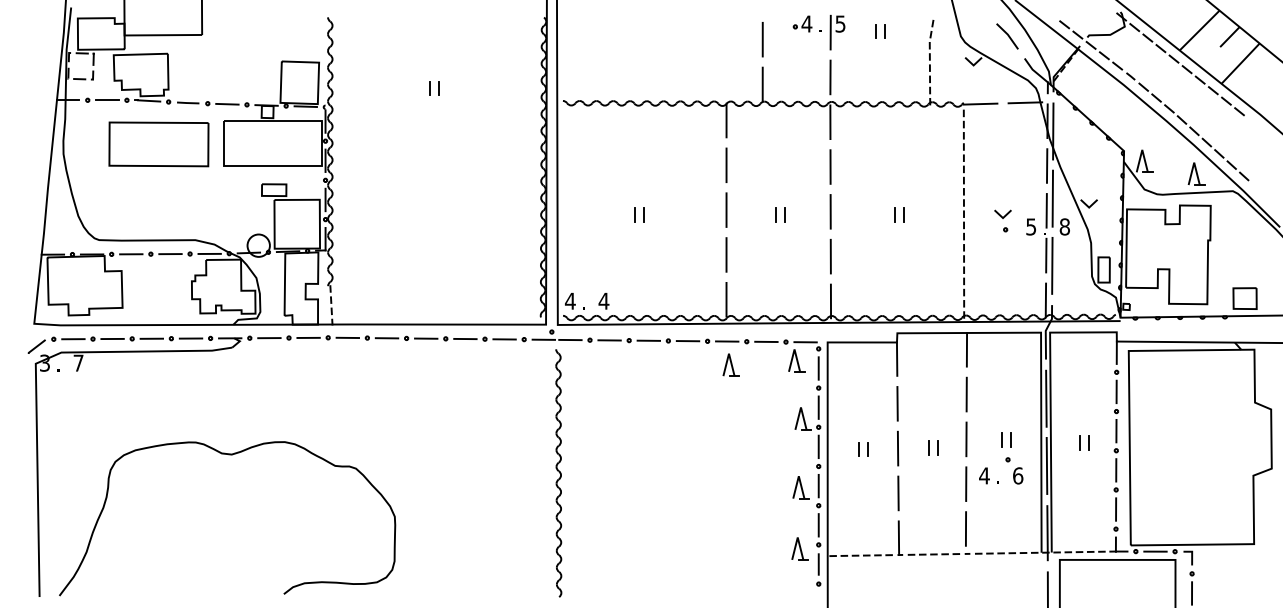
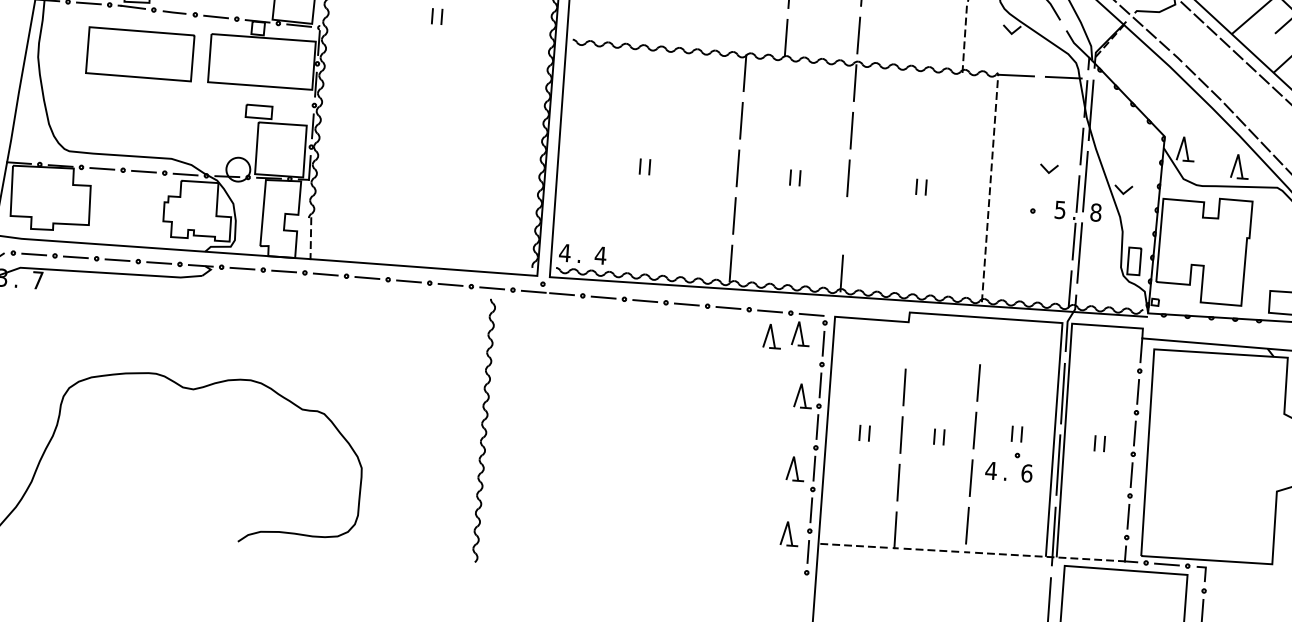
line: (1000, 214) -> (1046, 168), moved
line: (830, 256) -> (844, 225), removed
line: (966, 349) -> (981, 335), removed
line: (896, 358) -> (906, 339), removed
part: (730, 364) -> (771, 335), moved
part: (558, 473) -> (483, 430), moved

